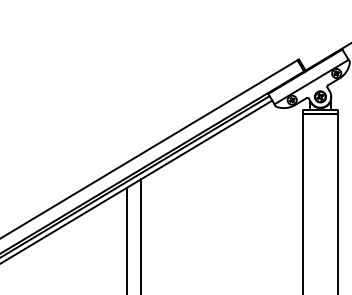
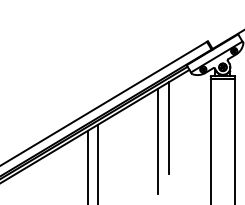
line: (242, 184) -> (168, 128), added
line: (227, 202) -> (158, 140), added

